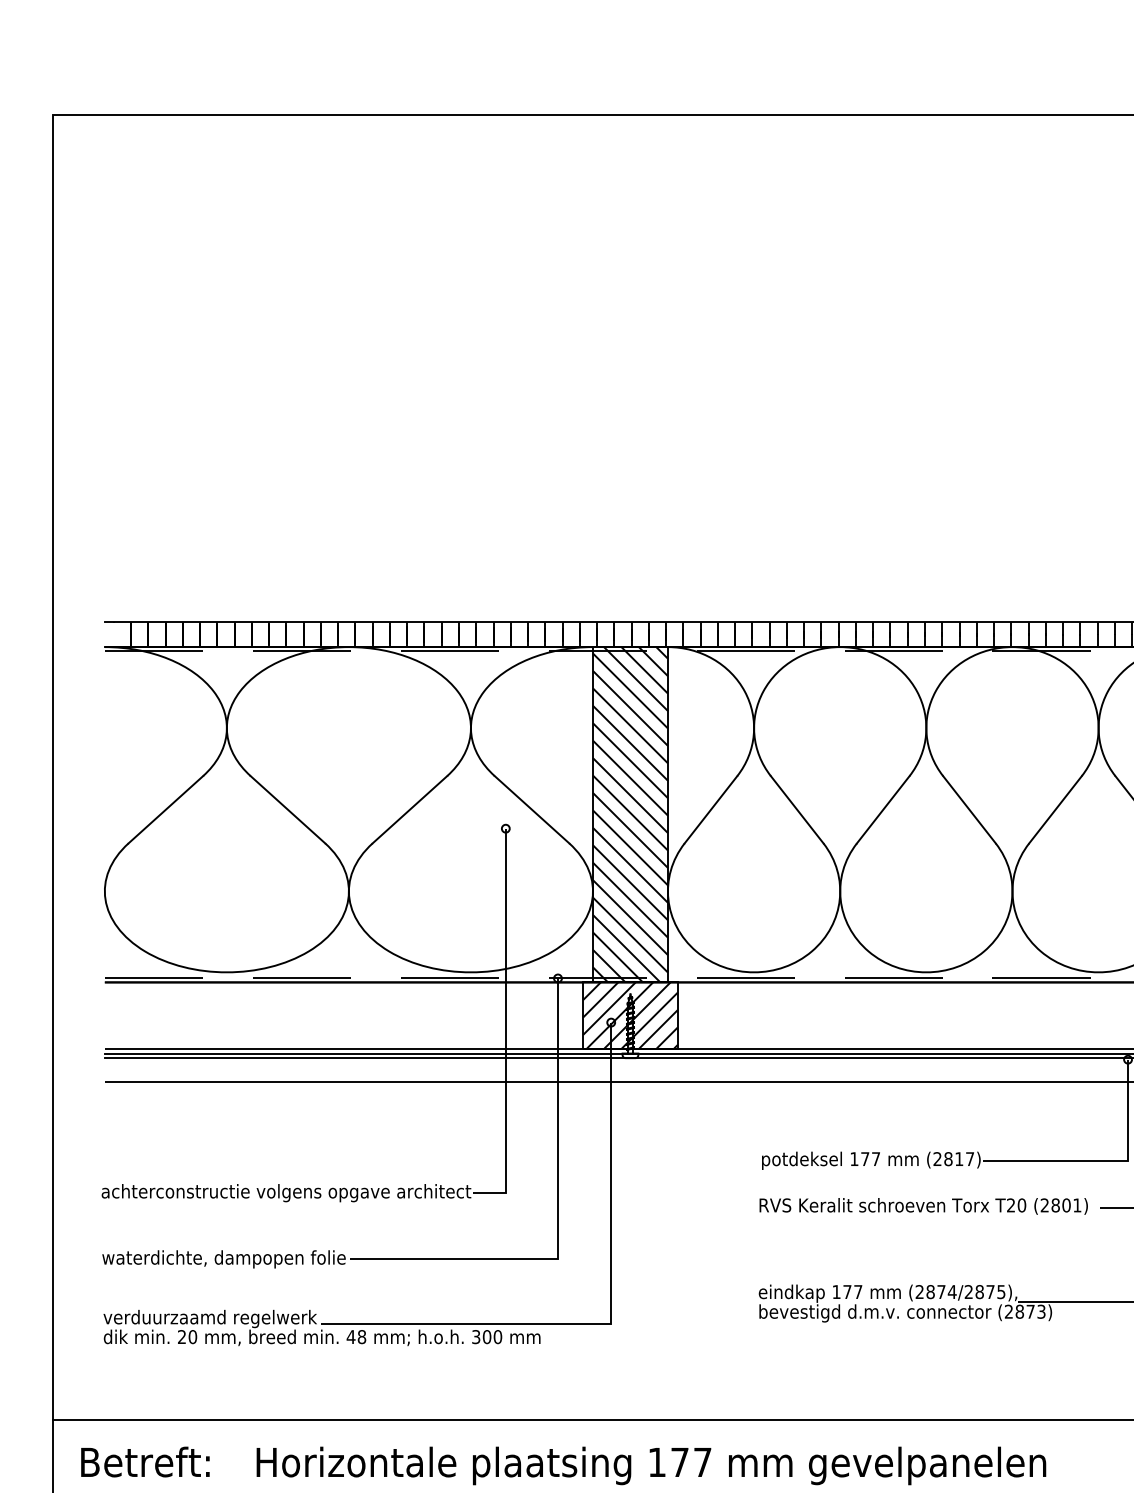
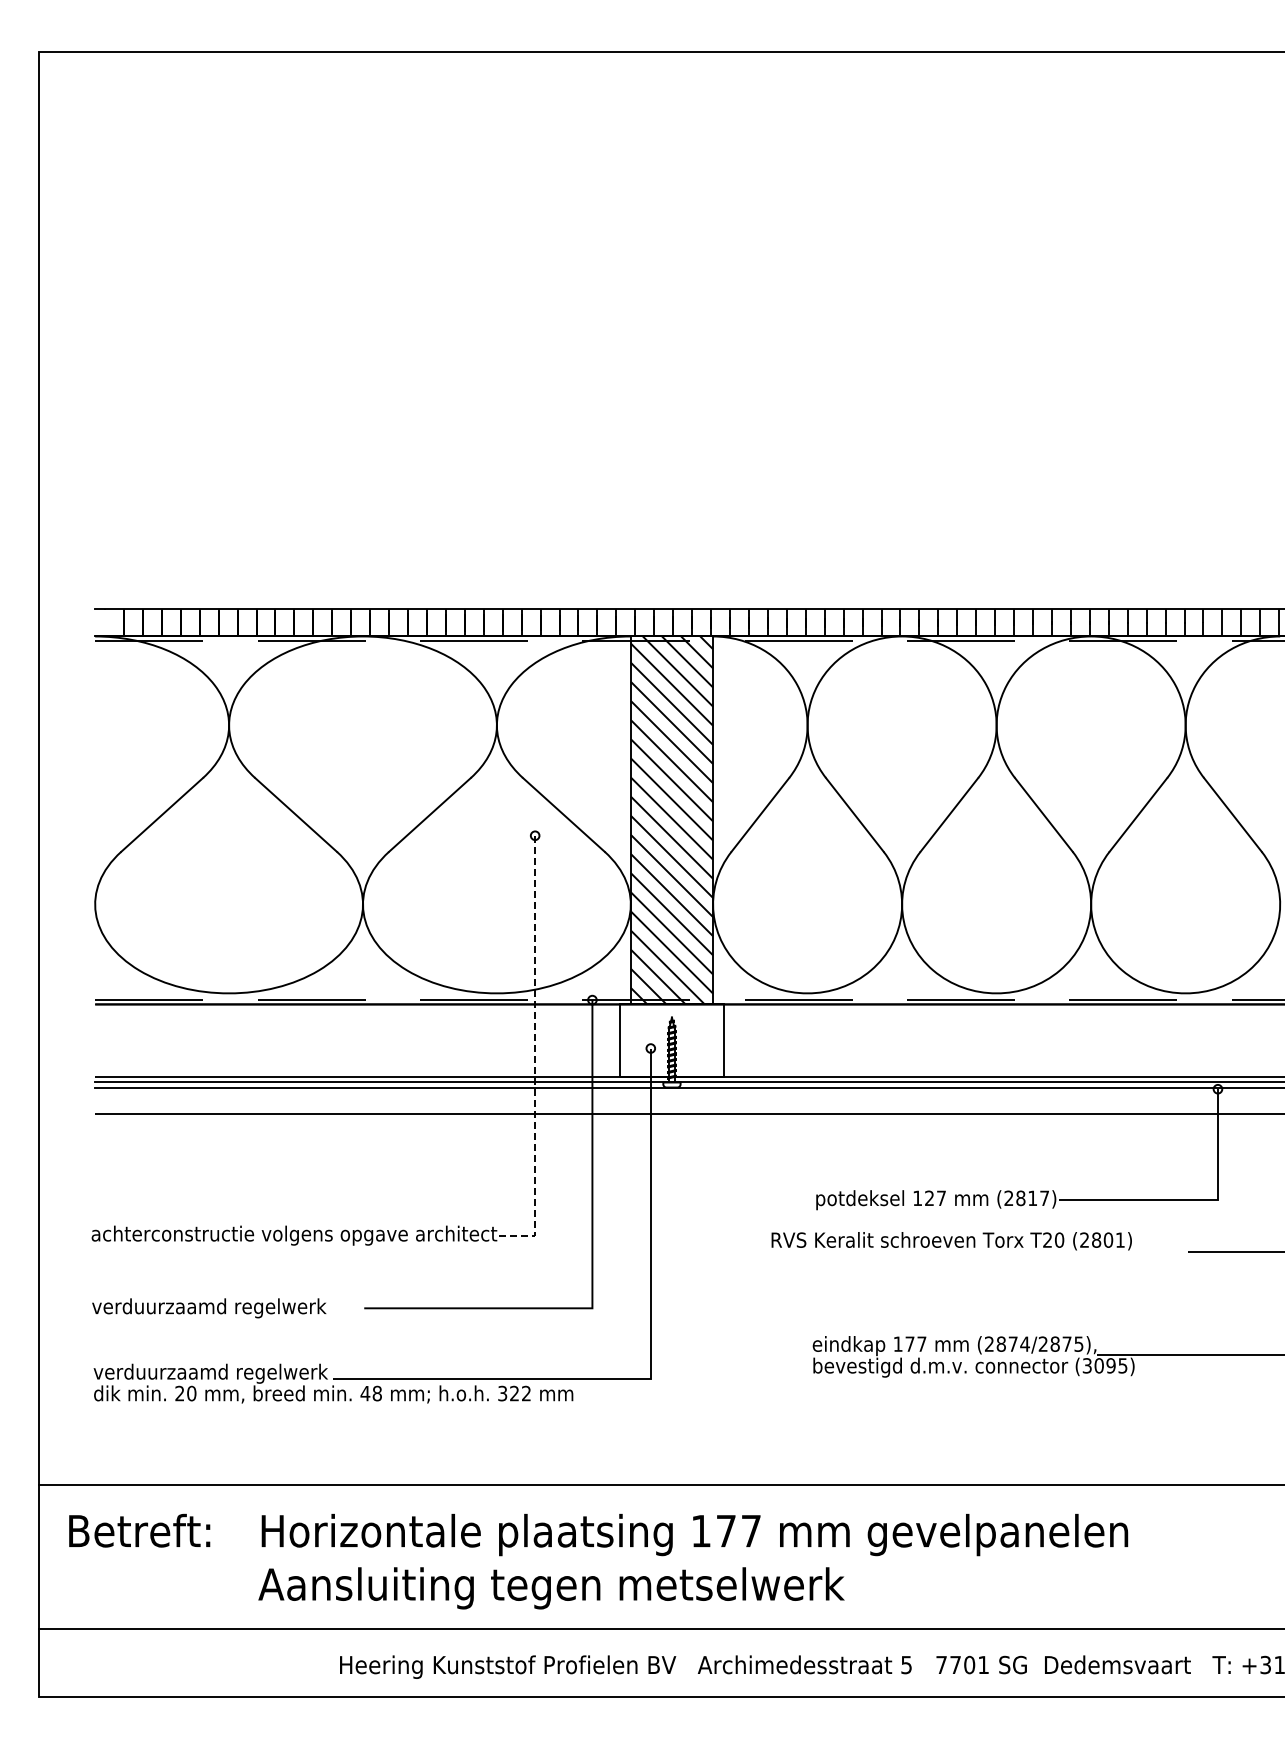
hatch: (630, 1015) -> (671, 1040), removed
line: (506, 1027) -> (535, 1053), solid -> dashed
text: (865, 1158) -> (929, 1197), 177 -> 127
text: (923, 1206) -> (951, 1241), moved
text: (223, 1259) -> (225, 1308), waterdichte, dampopen folie -> verduurzaamd regelwerk
text: (1024, 1311) -> (1104, 1365), (2873) -> (3095)
text: (492, 1336) -> (520, 1393), 300 -> 322

